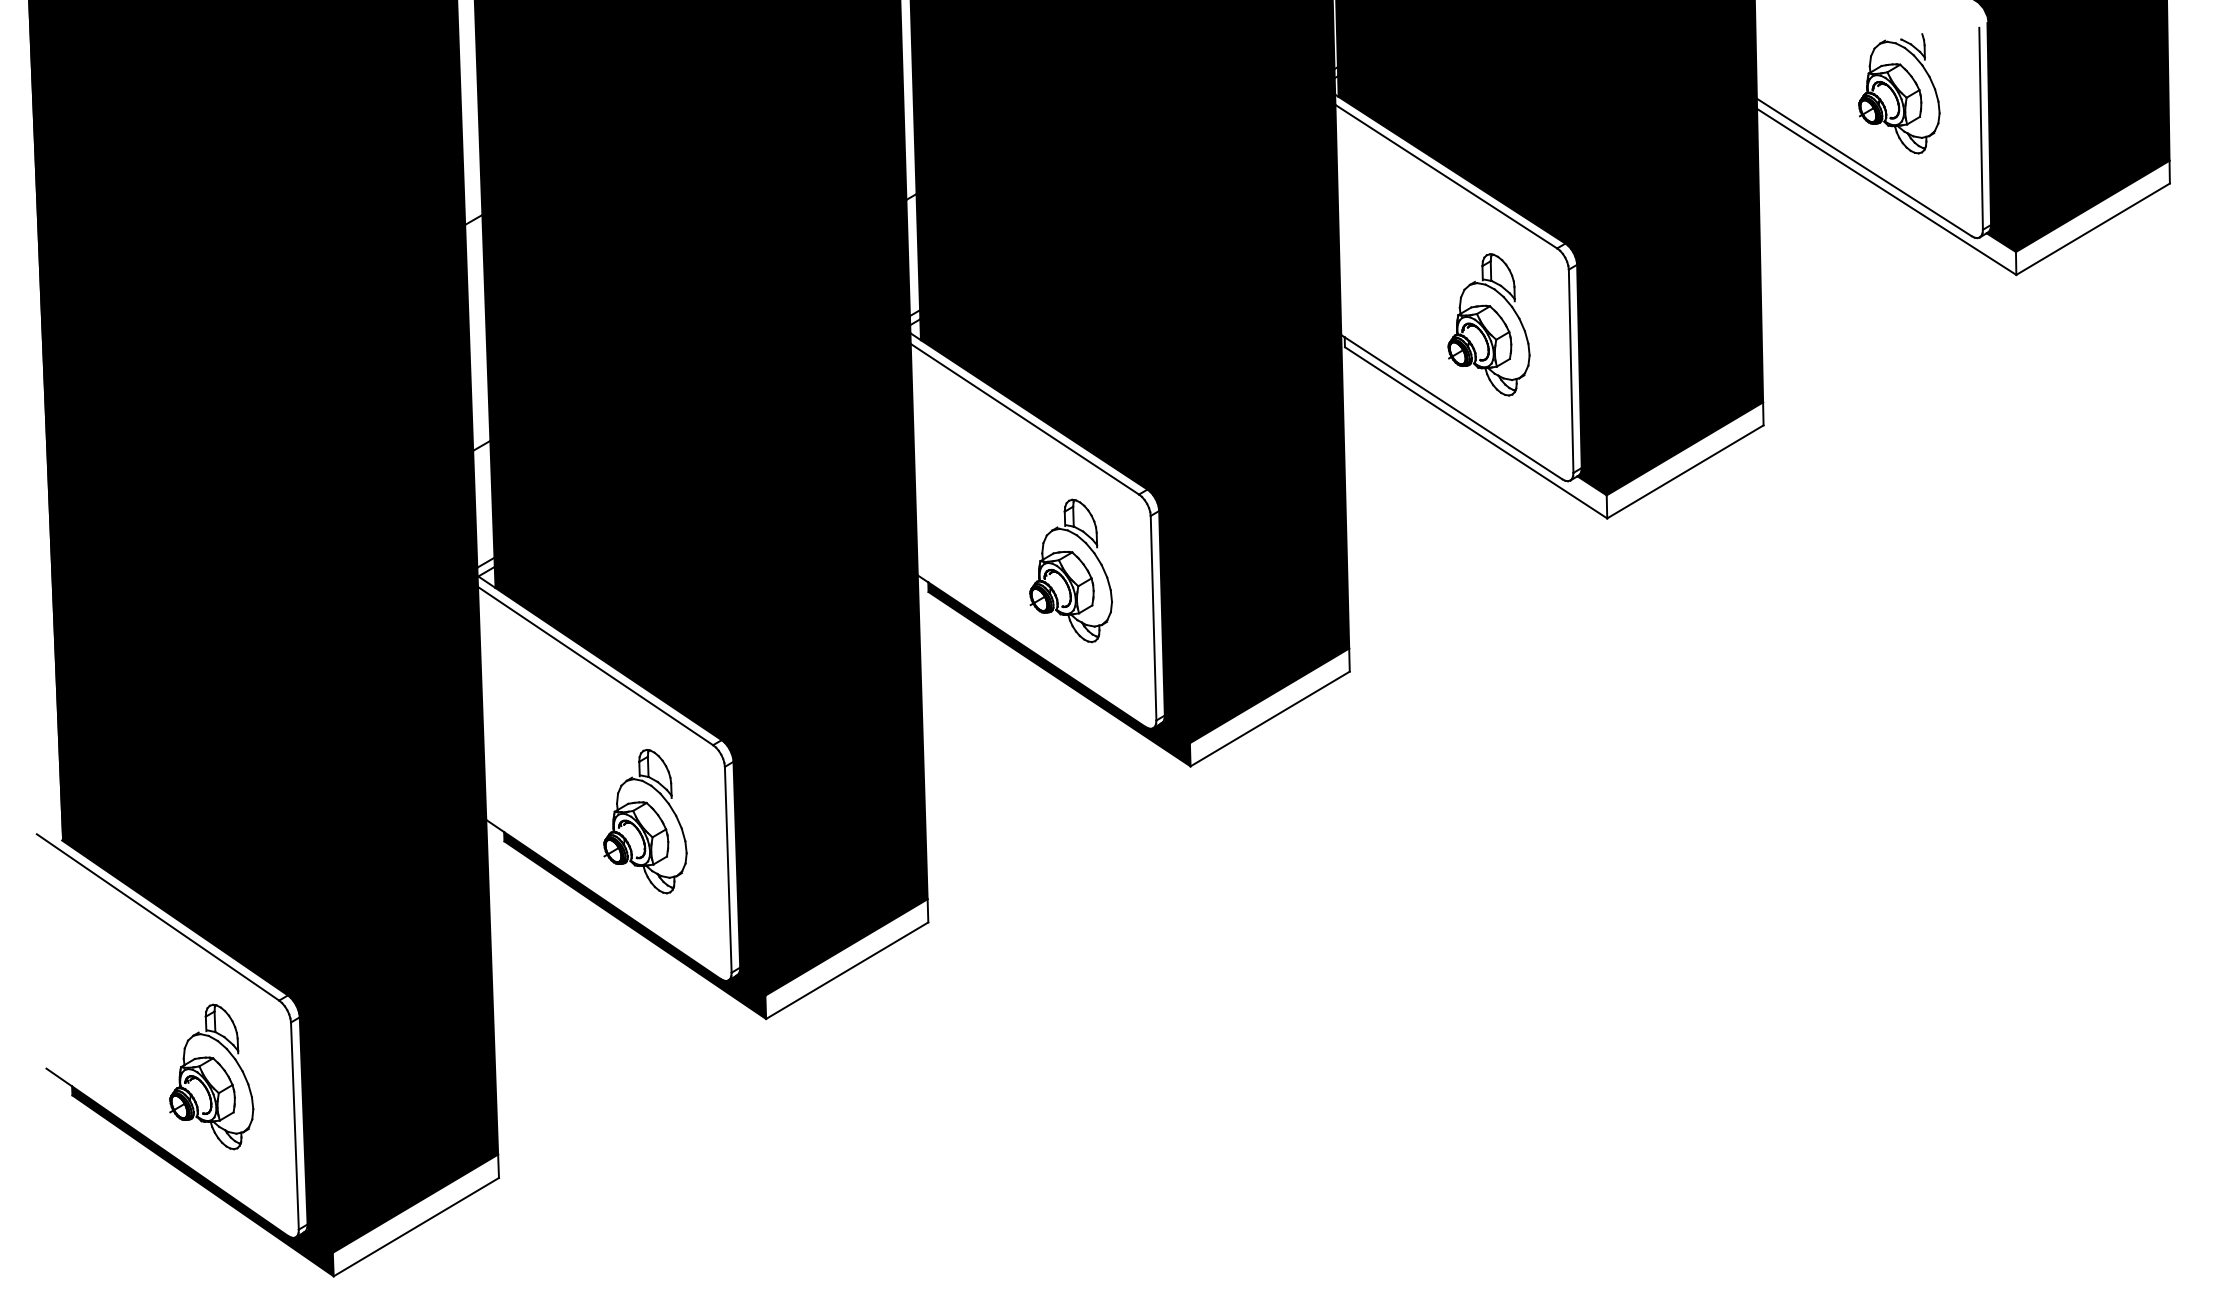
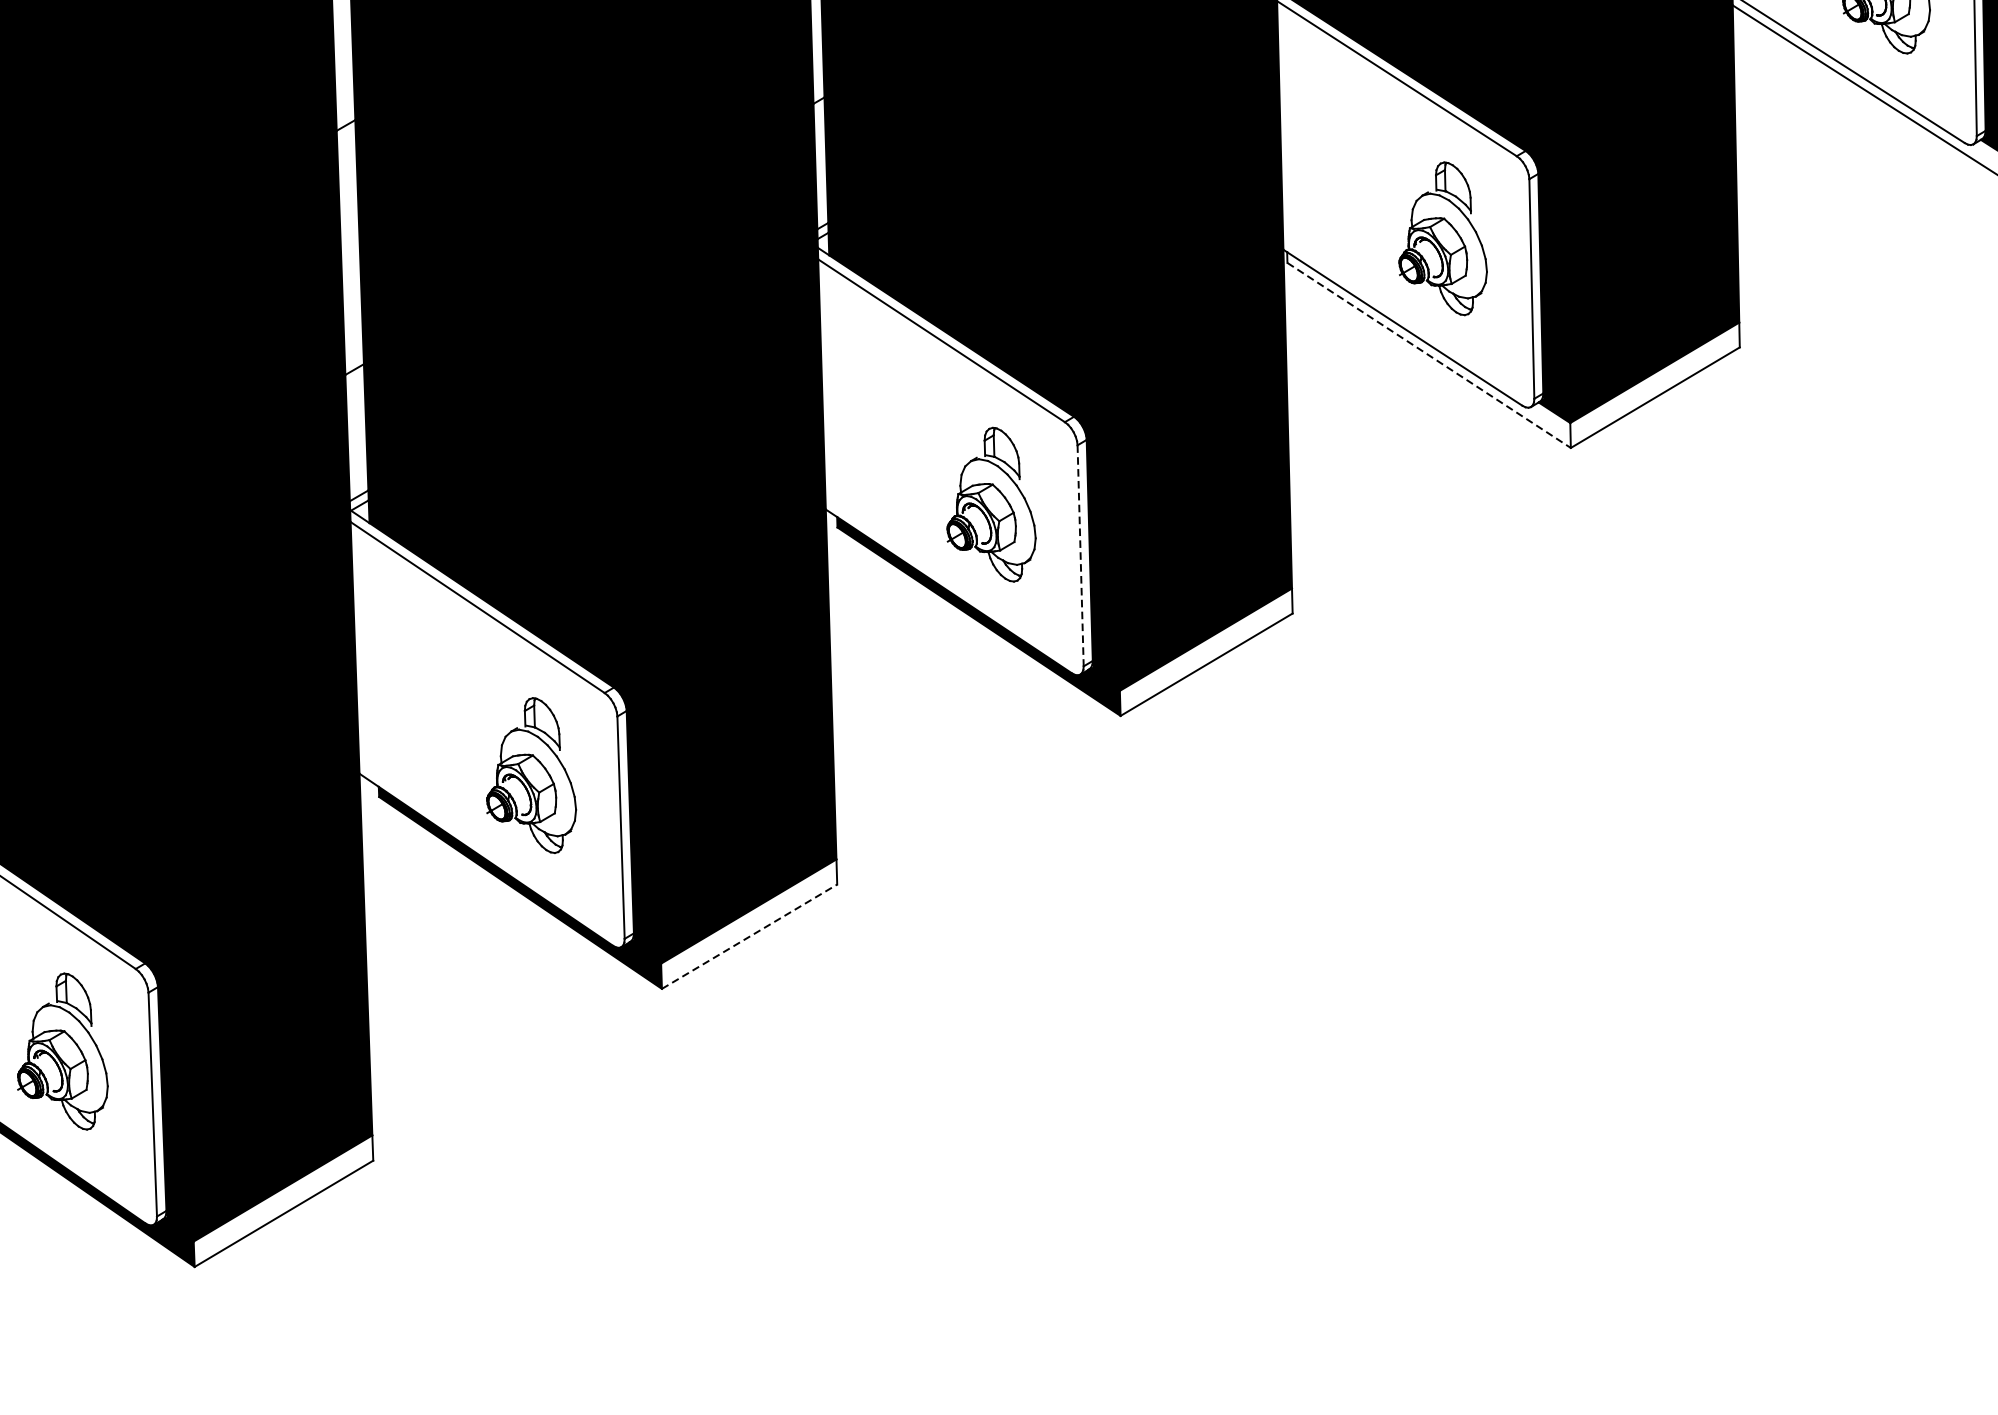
line: (1476, 432) -> (1429, 355), solid -> dashed
line: (1153, 618) -> (1080, 556), solid -> dashed
line: (847, 970) -> (749, 936), solid -> dashed

